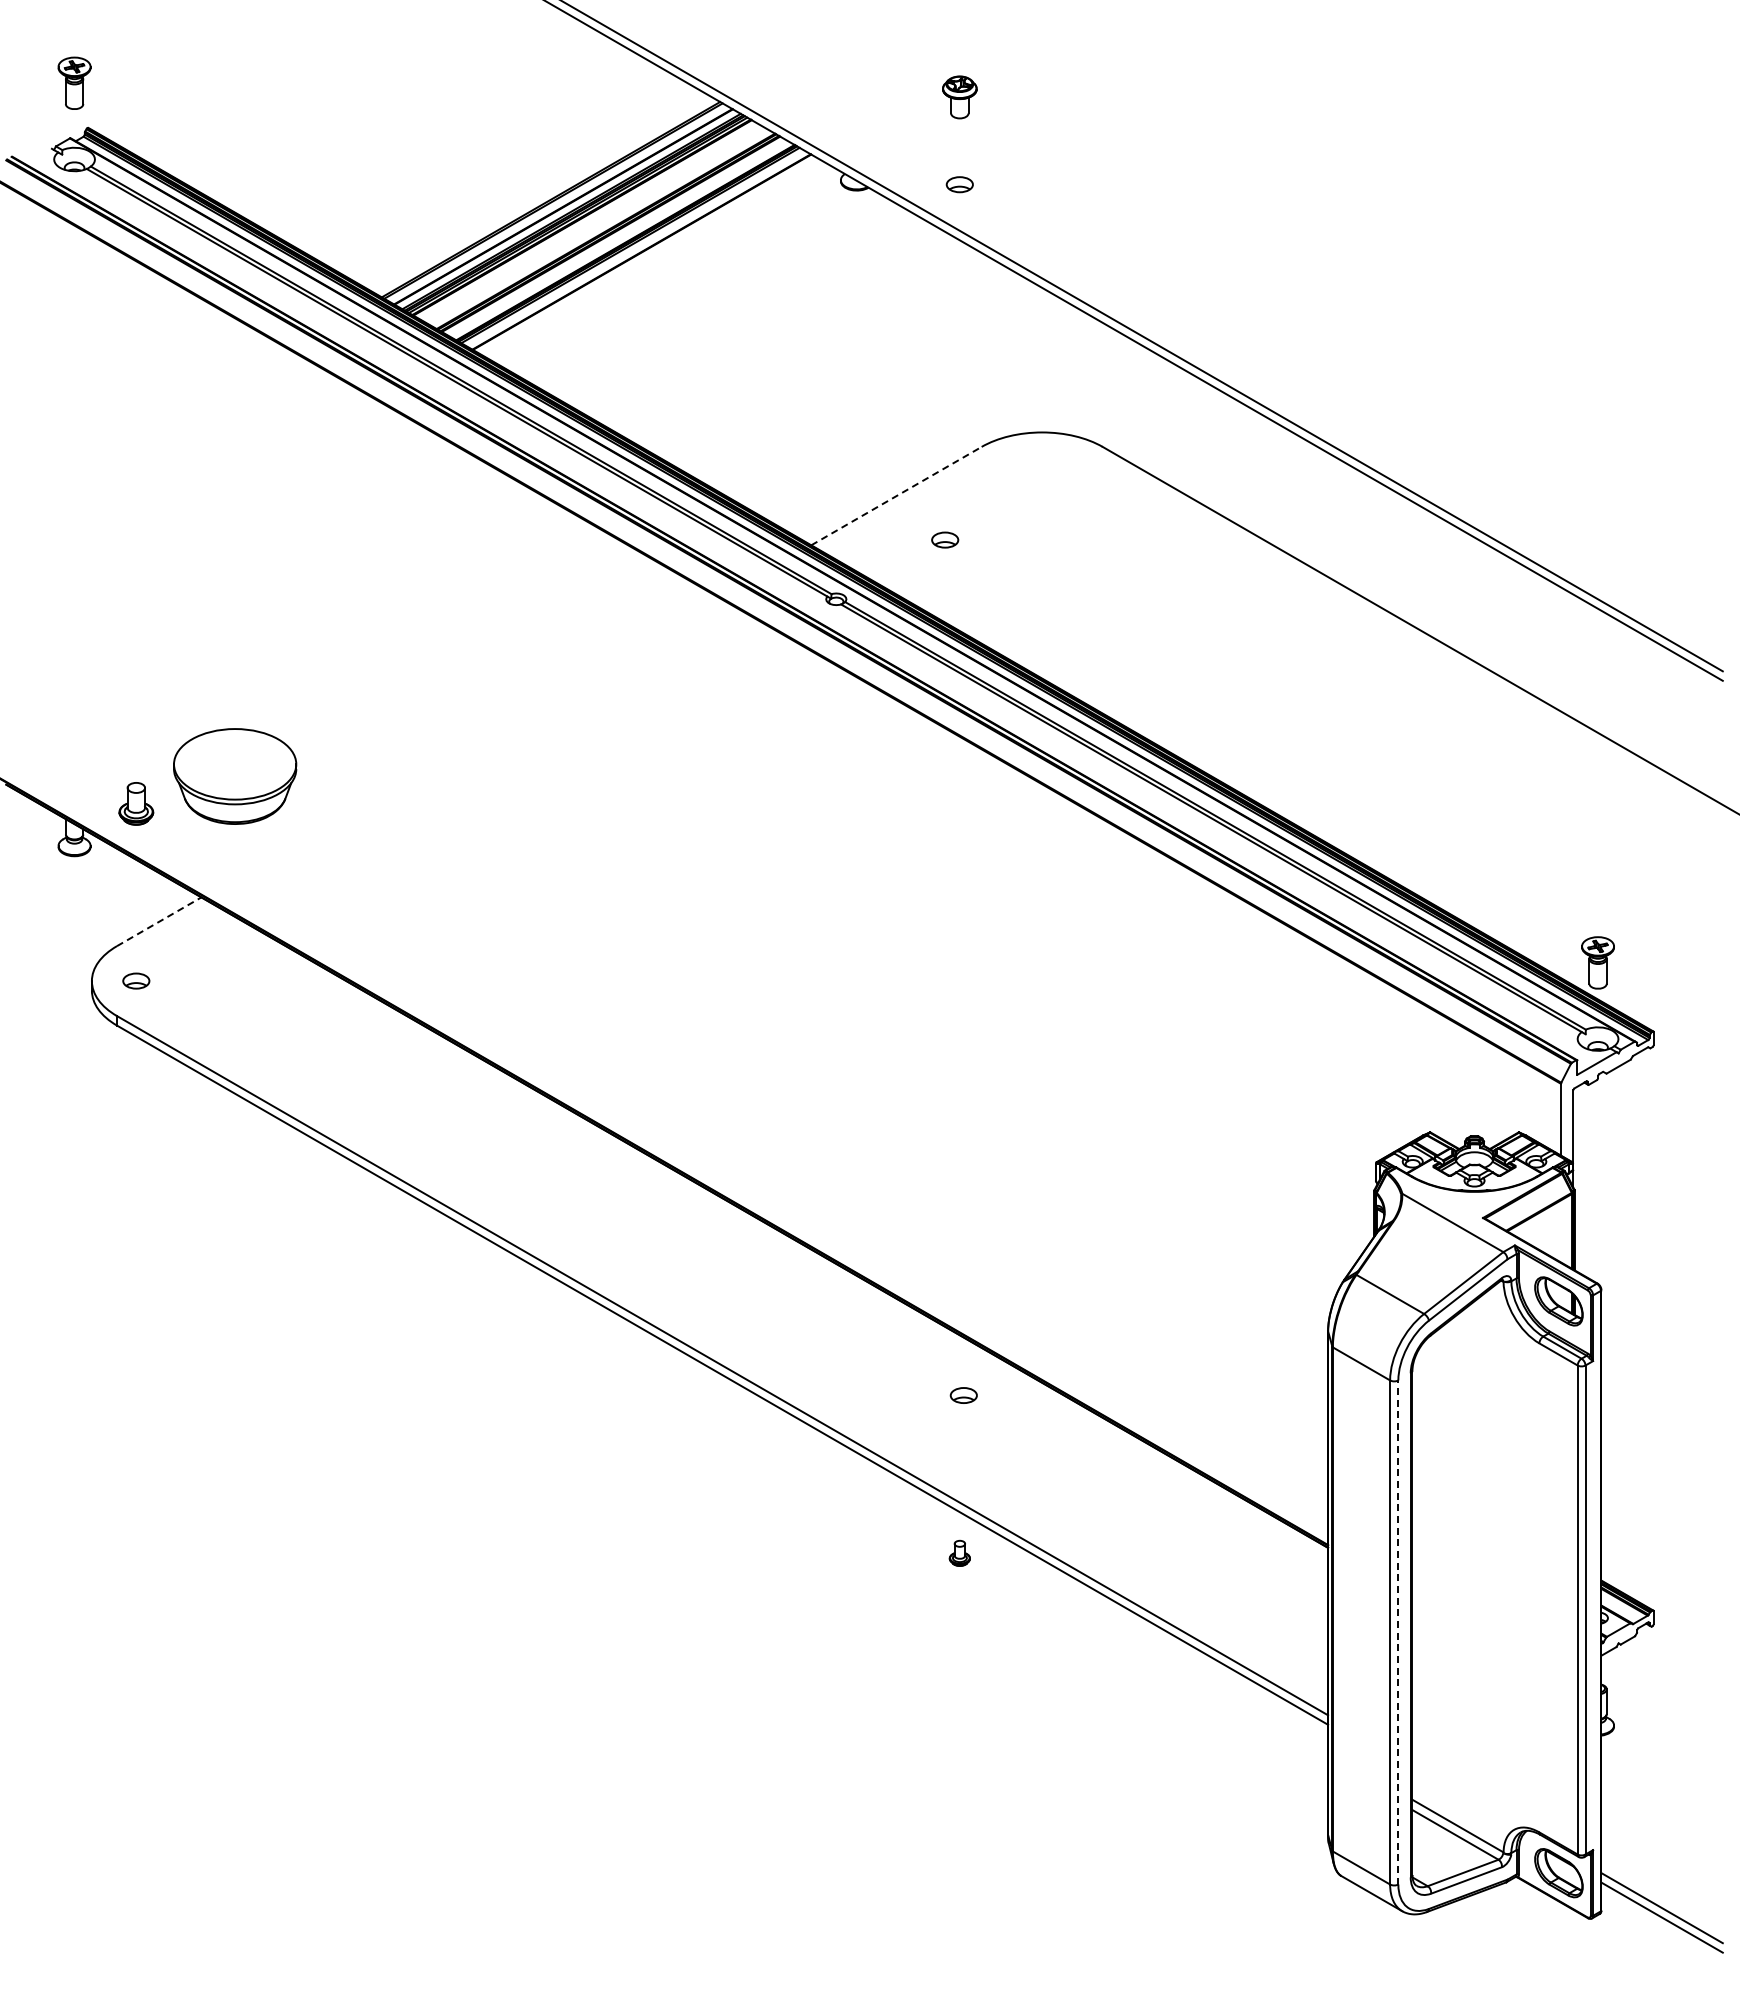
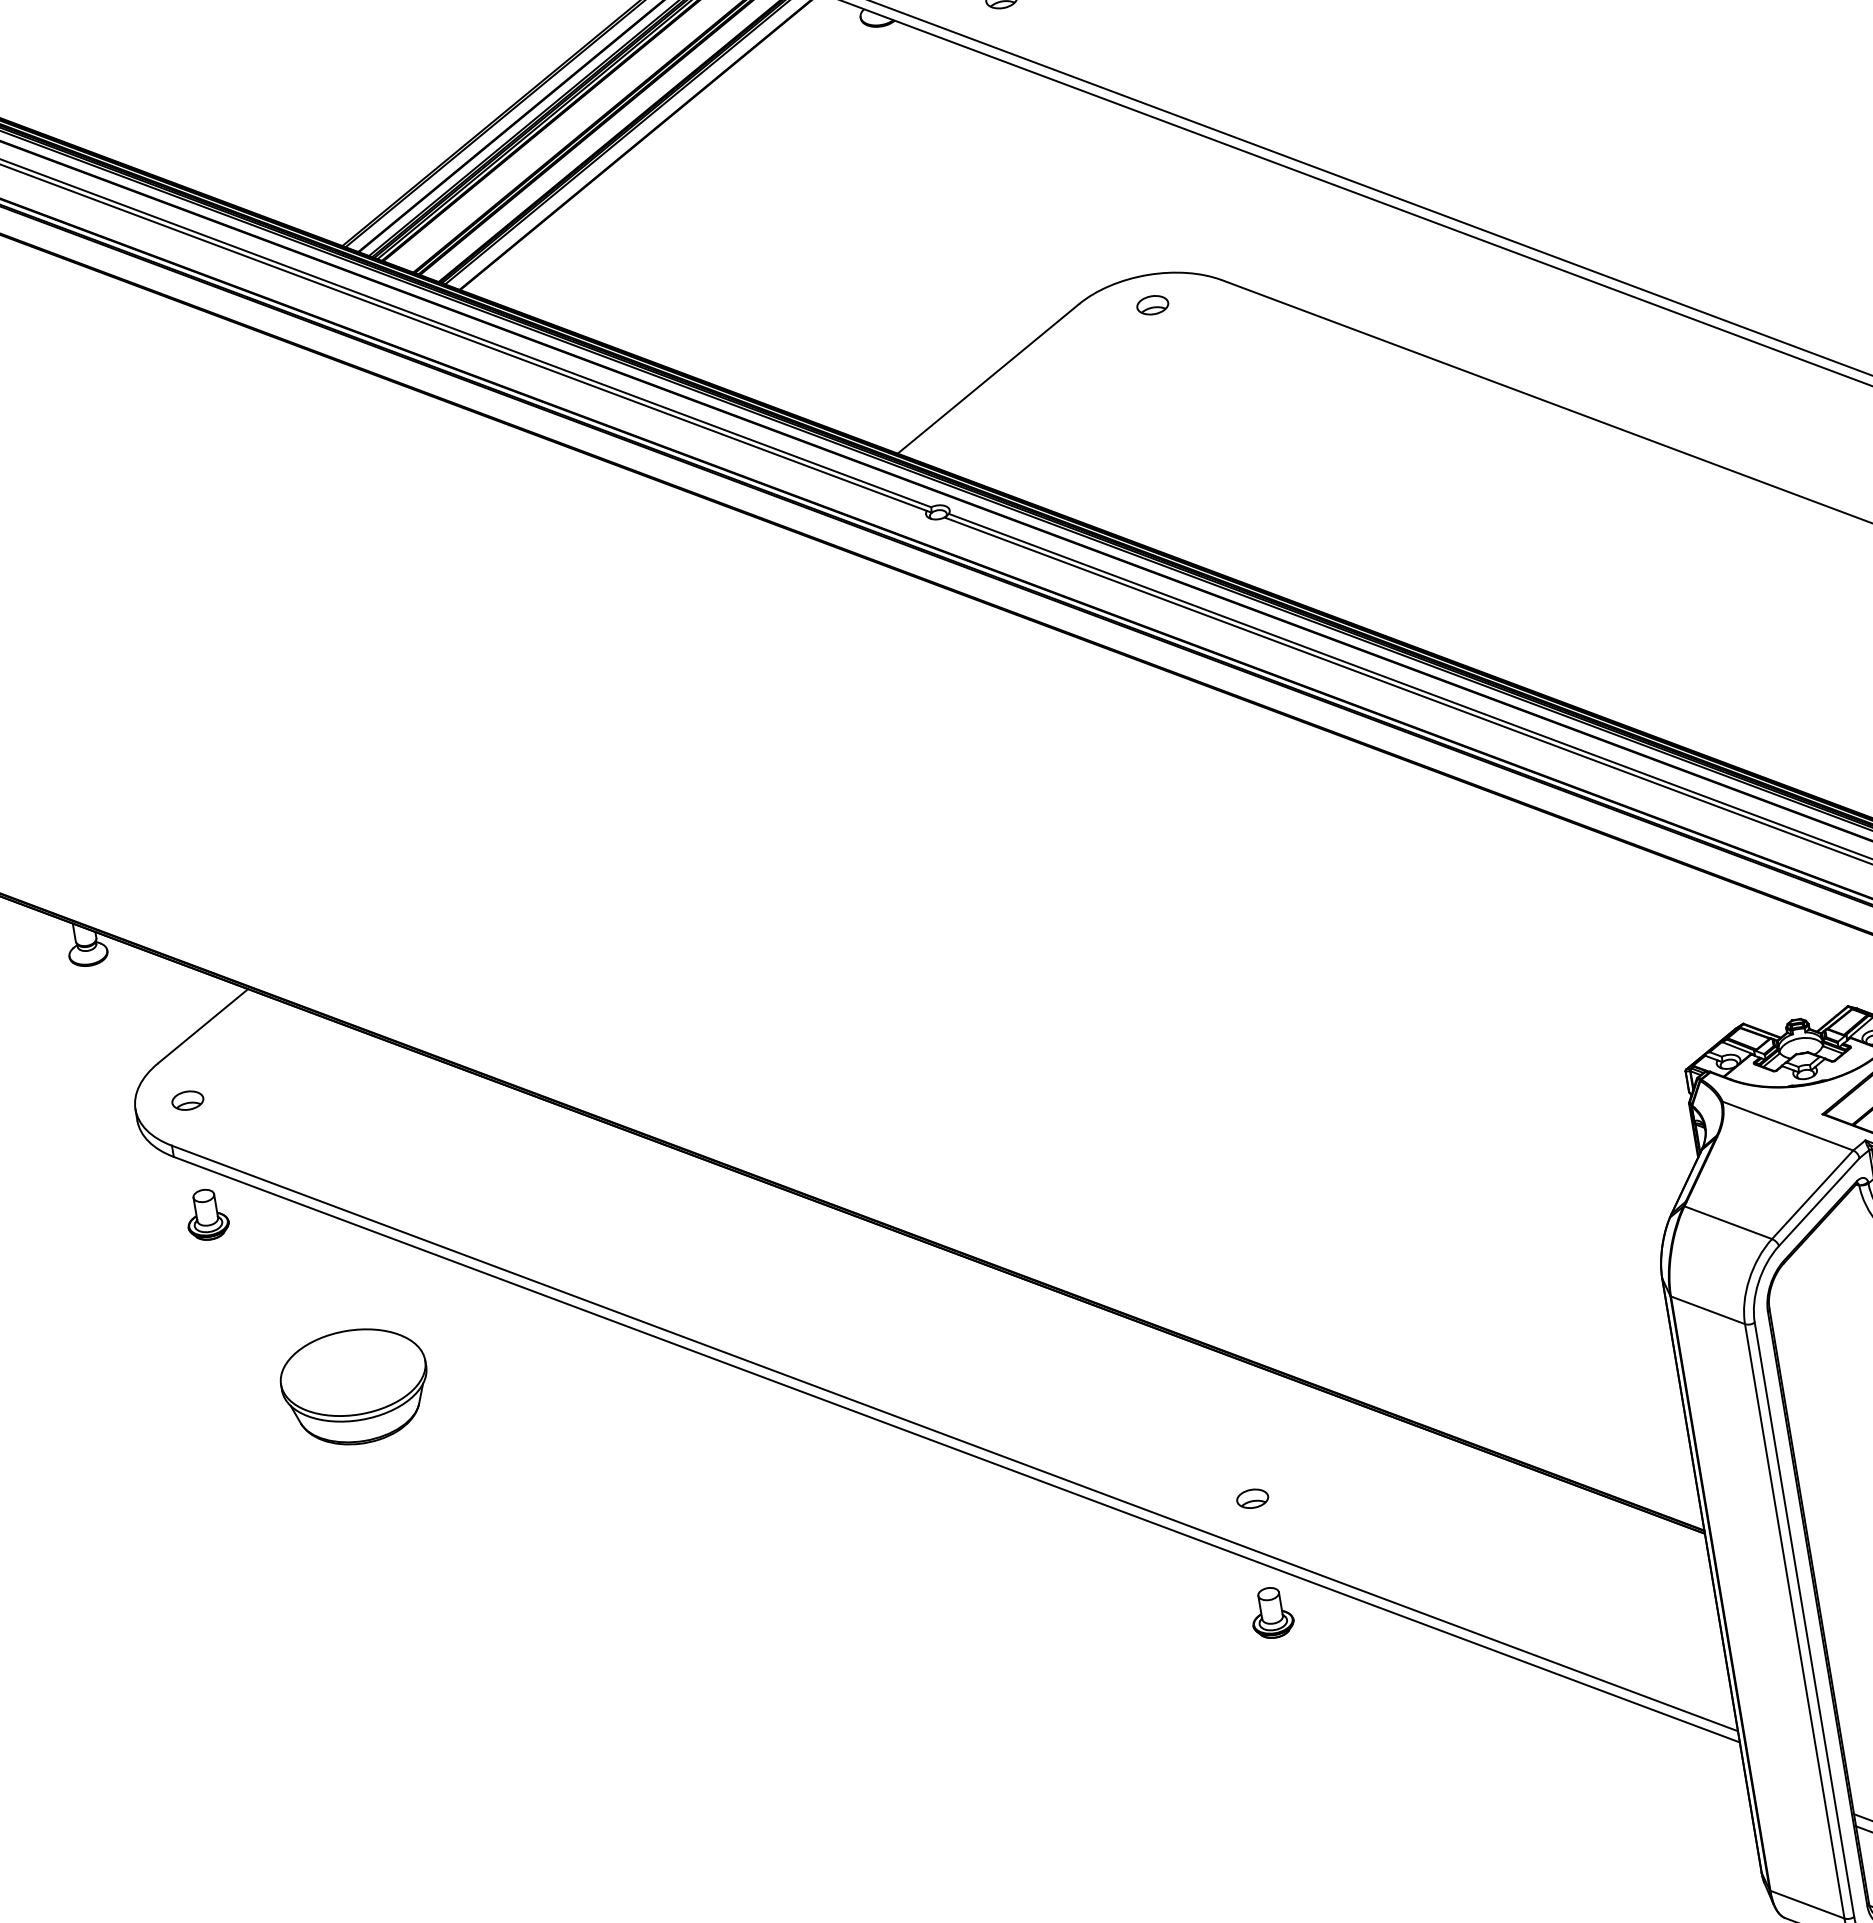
line: (896, 495) -> (988, 378), dashed -> solid
part: (945, 539) -> (1153, 304), moved
part: (235, 776) -> (355, 1386), moved
part: (136, 803) -> (207, 1214), moved
line: (159, 921) -> (203, 1025), dashed -> solid
part: (963, 1395) -> (1252, 1498), moved
part: (959, 1553) -> (1271, 1613), size x1.67
line: (1398, 1631) -> (1804, 1618), dashed -> solid

